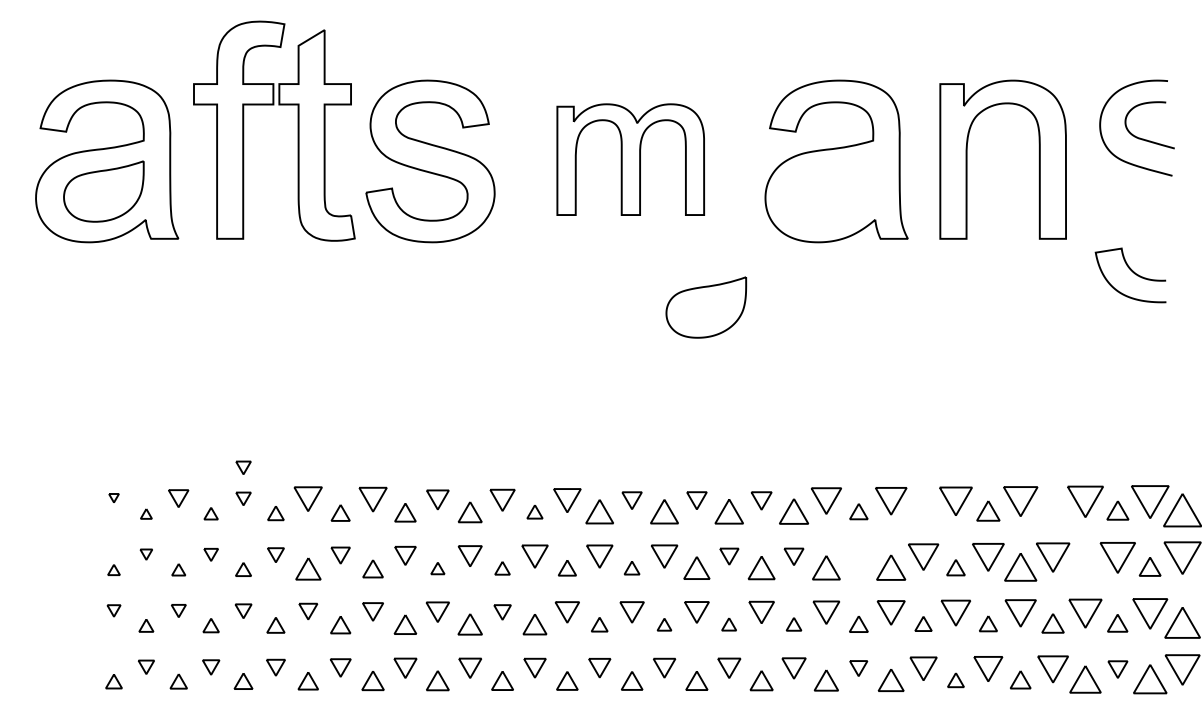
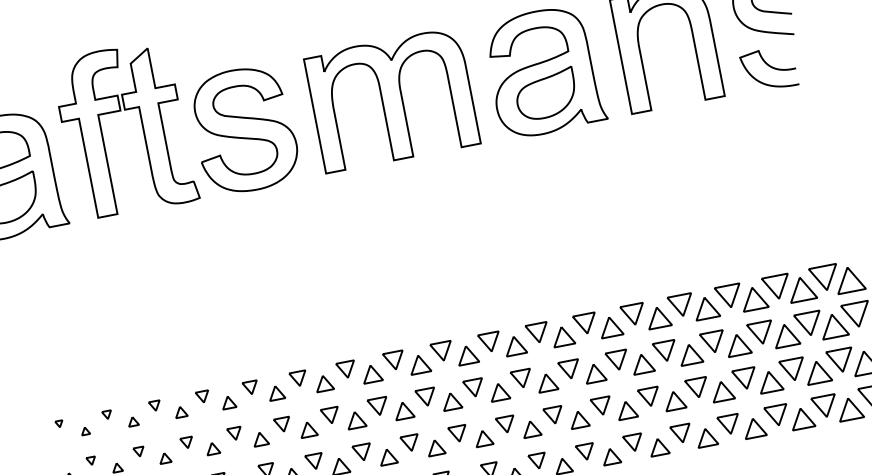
part: (630, 159) -> (391, 99), size x1.43
curve: (1132, 272) -> (770, 67), moved
part: (706, 307) -> (546, 94), moved
part: (243, 467) -> (150, 382), removed
part: (178, 498) -> (107, 415), size x0.62
part: (308, 499) -> (203, 397), size x0.62
part: (372, 499) -> (250, 387), size x0.71
part: (631, 500) -> (441, 351), size x1.43
part: (696, 500) -> (489, 342), size x1.43
part: (761, 500) -> (537, 332), size x1.43
part: (988, 510) -> (706, 307), size x1.43
part: (1052, 510) -> (753, 298), added
part: (1117, 510) -> (801, 289), size x1.67
part: (534, 511) -> (371, 373), size x1.67
part: (858, 511) -> (610, 327), size x1.67
part: (923, 511) -> (658, 317), added
part: (729, 556) -> (522, 378), size x1.43
part: (793, 556) -> (569, 369), size x1.43
part: (858, 556) -> (617, 360), added
part: (1149, 566) -> (833, 325), size x1.67
part: (567, 567) -> (404, 410), size x1.43
part: (631, 567) -> (451, 400), size x1.67
part: (955, 567) -> (690, 354), size x1.67
part: (1085, 567) -> (786, 335), added
part: (437, 568) -> (308, 429), size x1.67
part: (502, 568) -> (356, 420), size x1.67
part: (307, 569) -> (212, 448), size x0.71
part: (502, 612) -> (362, 452), size x1.43
part: (923, 623) -> (674, 400), size x1.67
part: (988, 623) -> (722, 391), size x1.67
part: (1052, 623) -> (770, 381), size x1.43
part: (1117, 623) -> (817, 372), size x1.67
part: (599, 624) -> (435, 447), size x1.43
part: (664, 624) -> (483, 438), size x1.67
part: (728, 624) -> (531, 429), size x1.67
part: (793, 624) -> (579, 419), size x1.67
part: (858, 624) -> (626, 410), size x1.43
part: (858, 668) -> (633, 442), size x1.43
part: (1117, 669) -> (824, 406), size x1.67
part: (1020, 679) -> (754, 427), size x1.43
part: (955, 680) -> (706, 437), size x1.67

